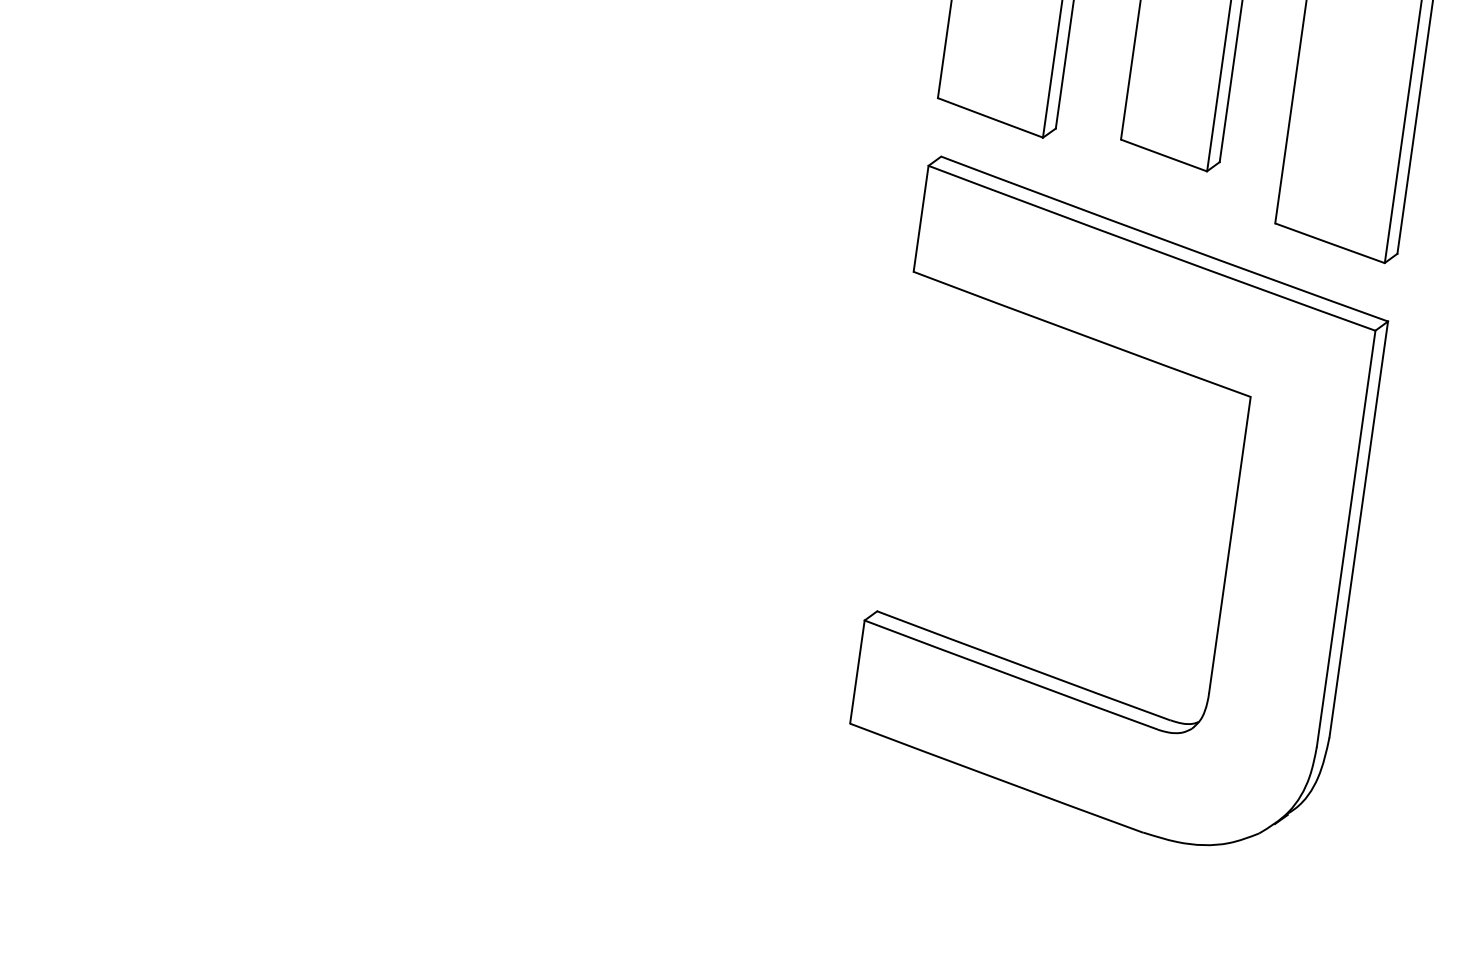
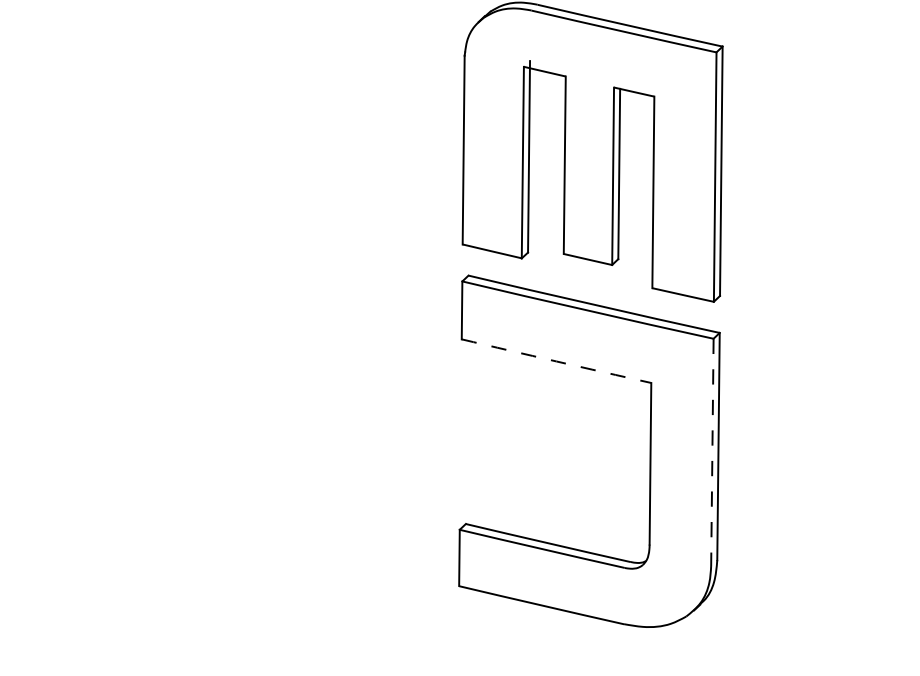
arc: (1082, 334) -> (556, 361), solid -> dashed
line: (1346, 538) -> (712, 452), solid -> dashed

